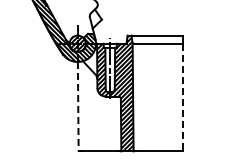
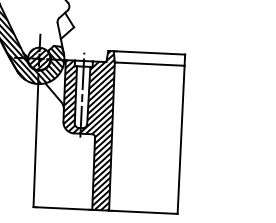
line: (183, 97) -> (181, 139), dashed -> solid
line: (78, 106) -> (36, 145), dashed -> solid

